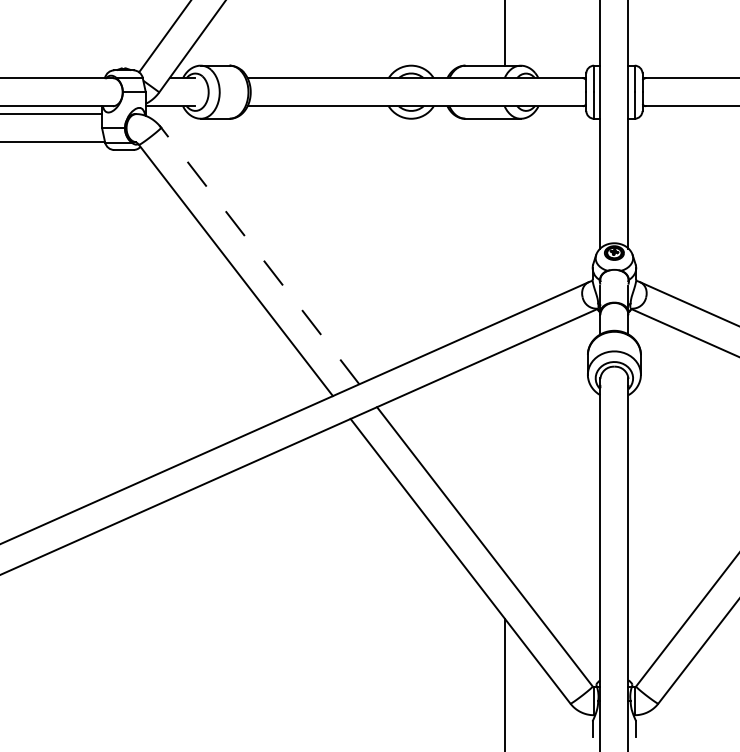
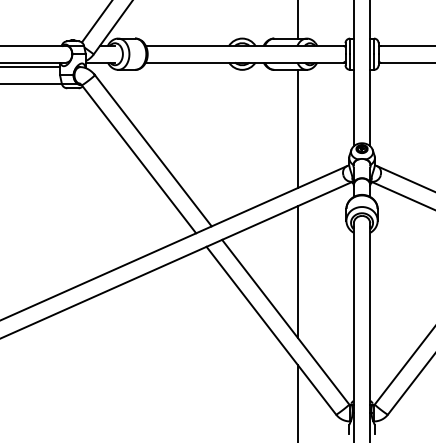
line: (504, 218) -> (297, 128), added
line: (260, 255) -> (153, 150), dashed -> solid
line: (504, 460) -> (297, 271), added

